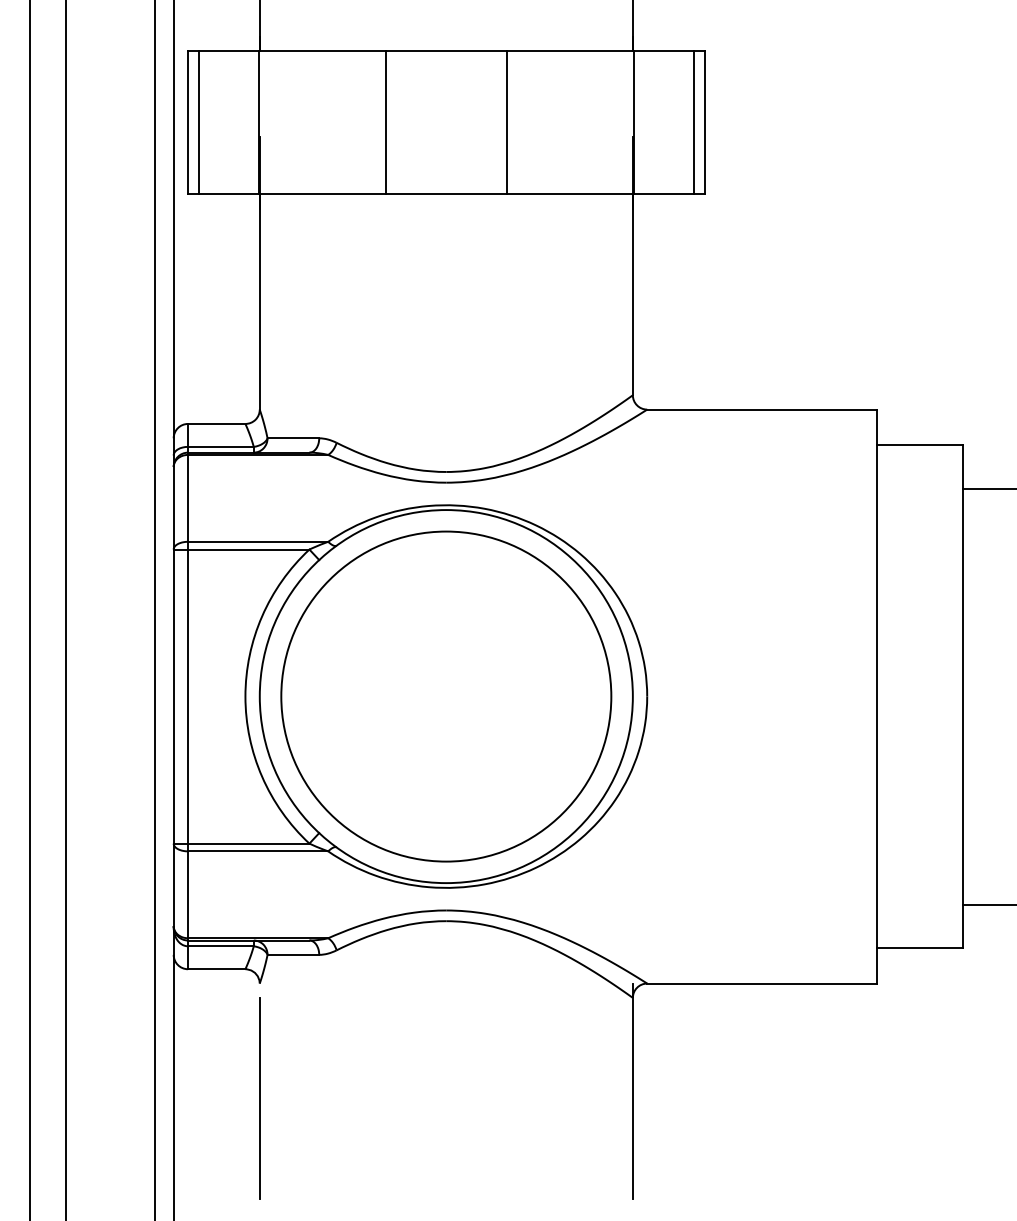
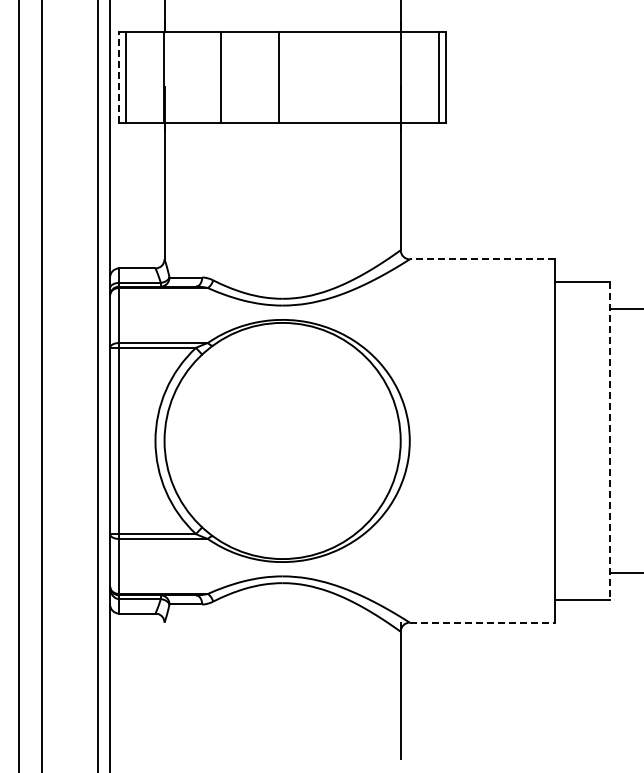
line: (188, 122) -> (119, 77), solid -> dashed
line: (386, 122) -> (221, 77), moved
line: (506, 122) -> (278, 77), moved
line: (762, 409) -> (482, 259), solid -> dashed
circle: (446, 695) -> (282, 440), removed
line: (962, 695) -> (609, 440), solid -> dashed
line: (762, 983) -> (482, 622), solid -> dashed
line: (259, 1098) -> (164, 695), removed

